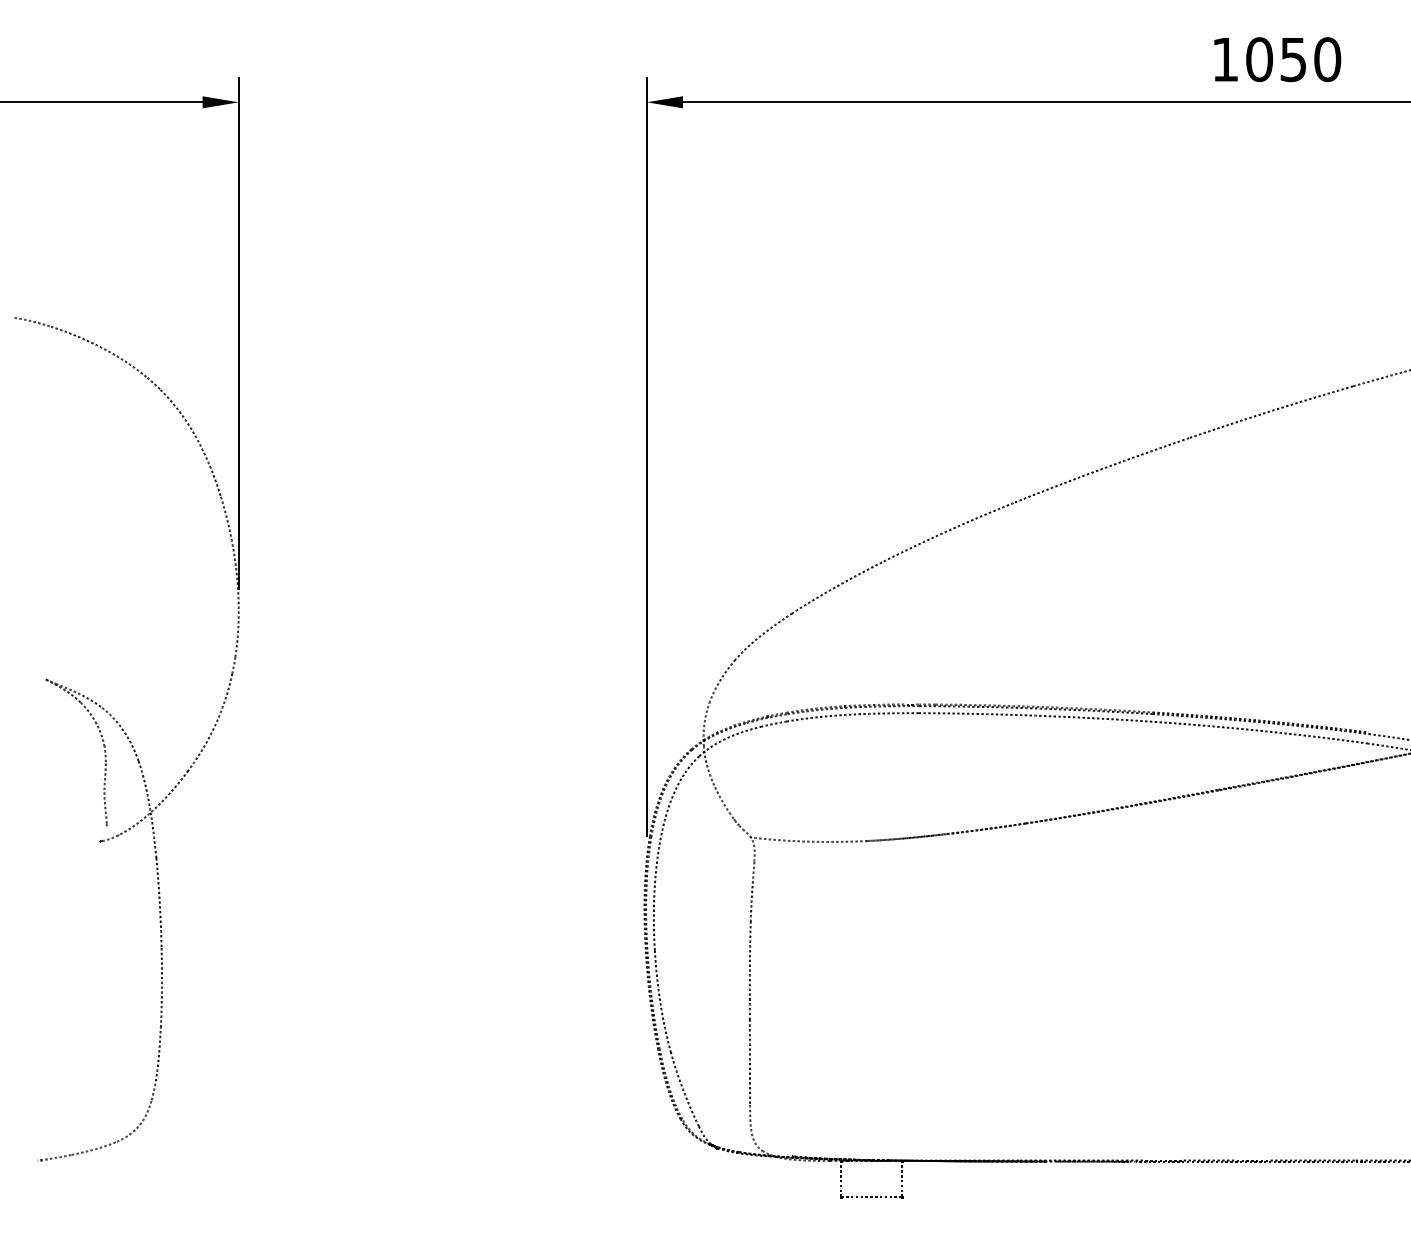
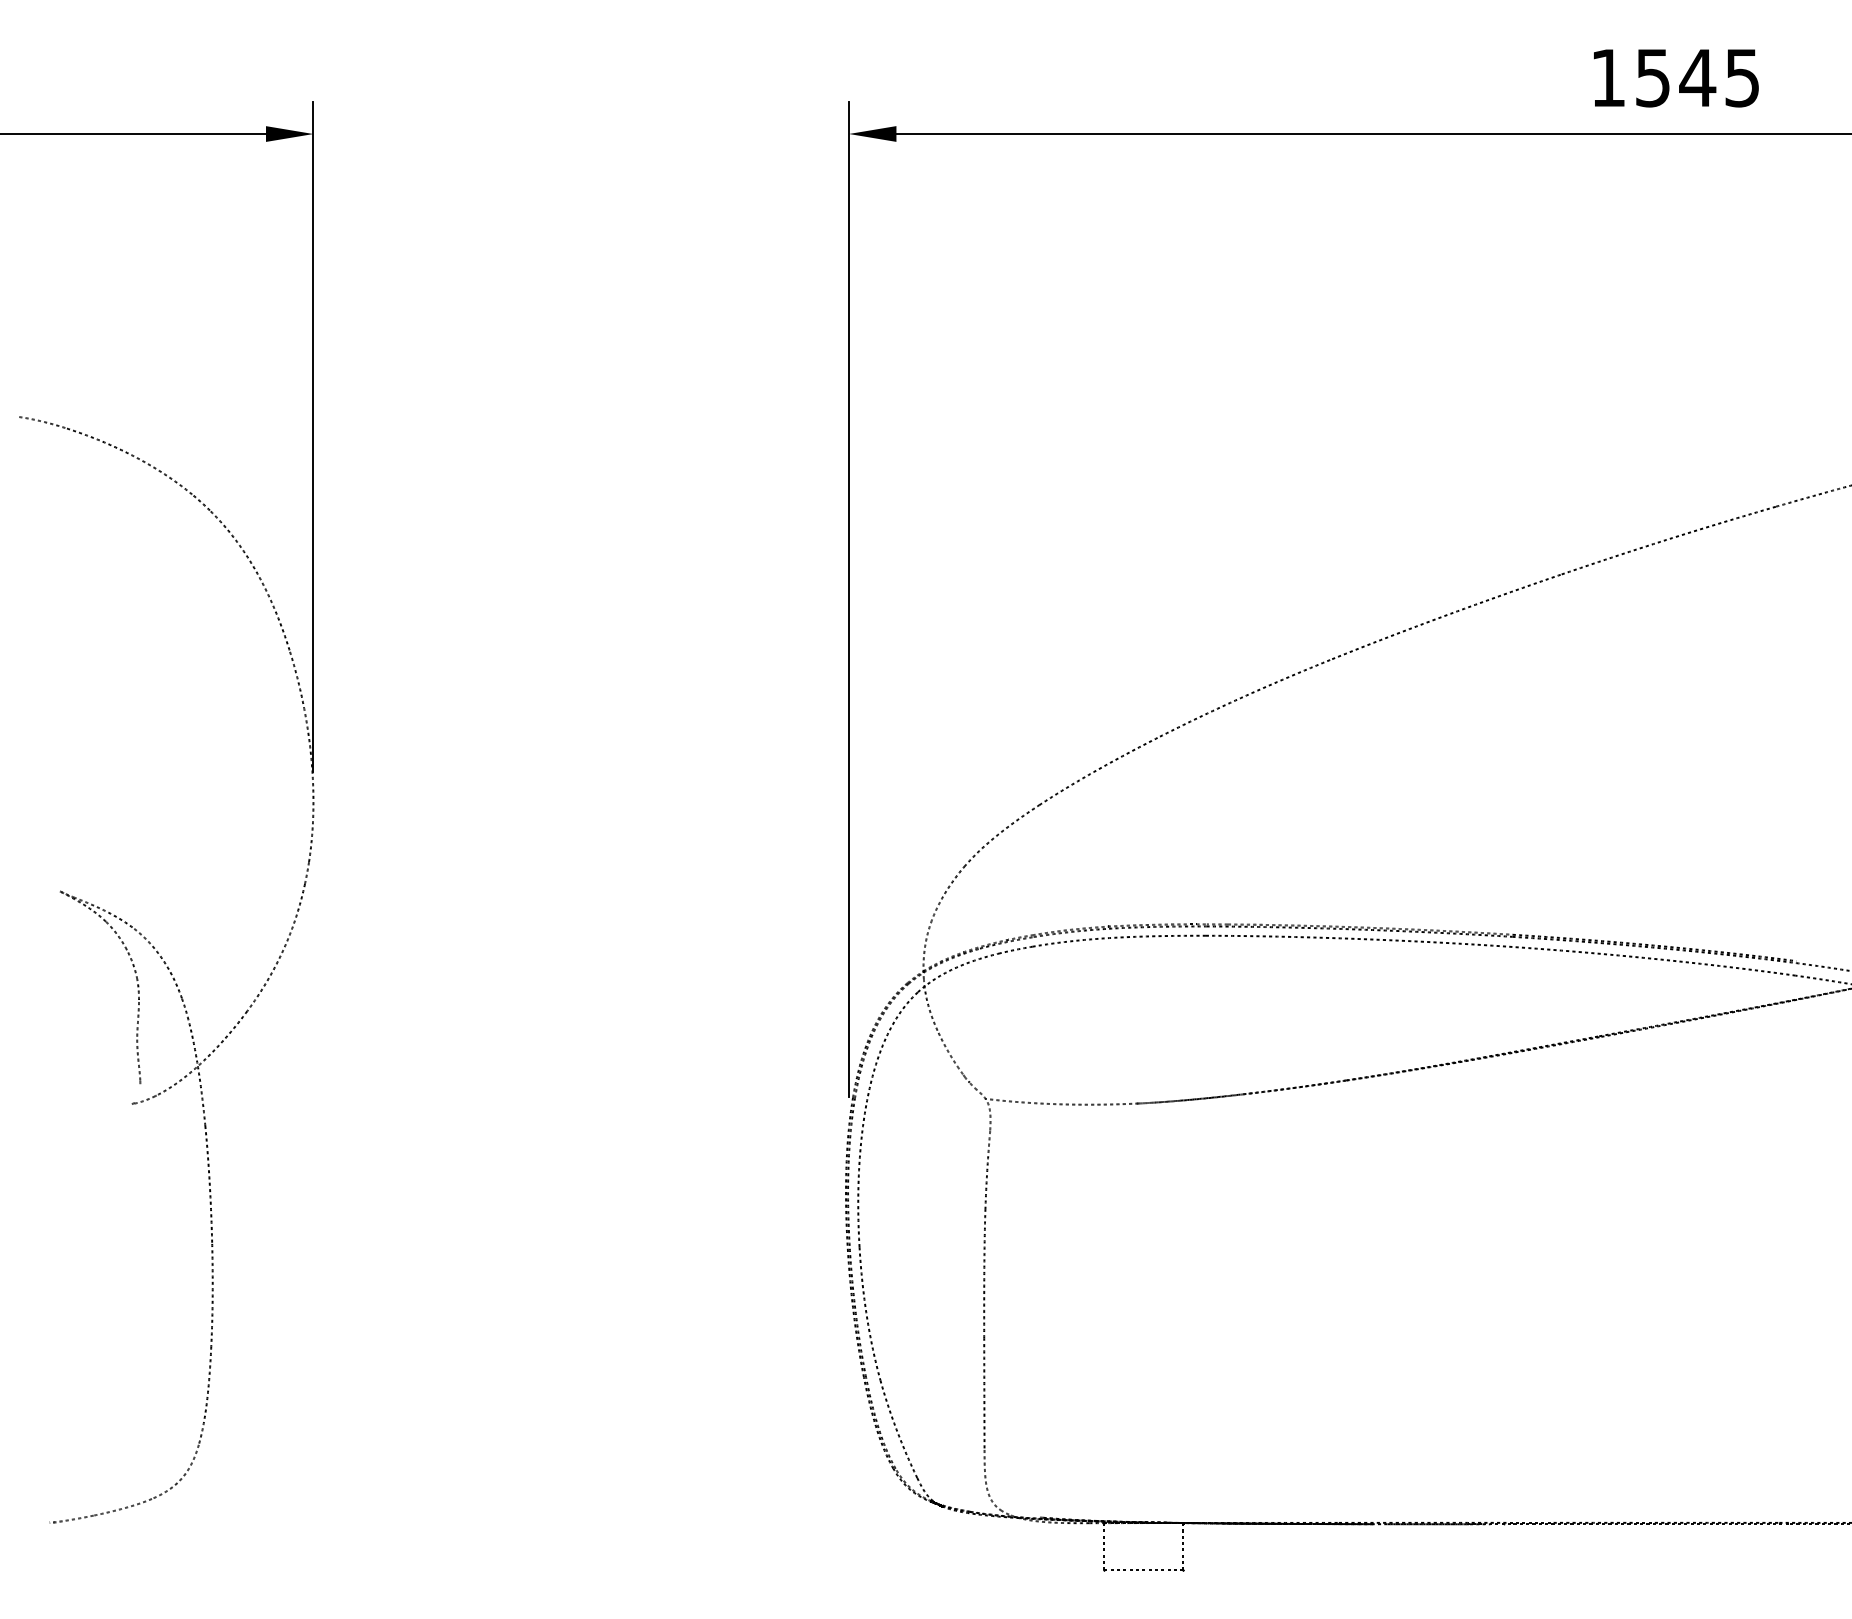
text: (1293, 59) -> (1697, 77), 1050 -> 1545

